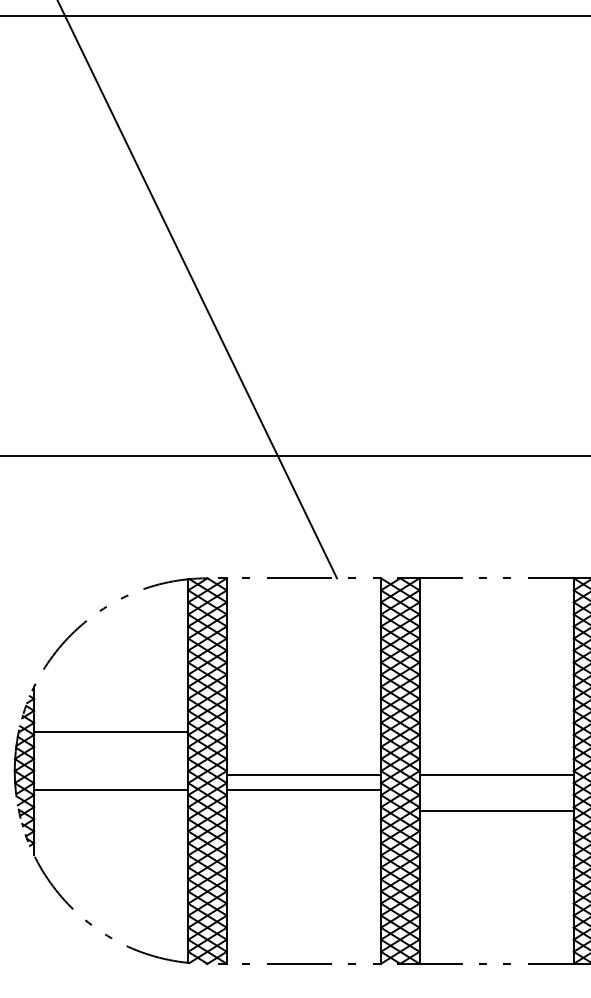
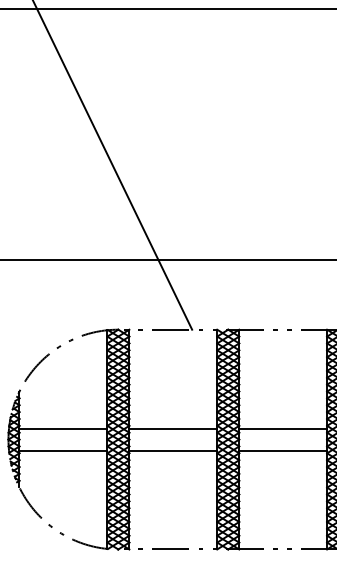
line: (111, 732) -> (63, 428), moved
line: (304, 774) -> (173, 428), moved
line: (497, 774) -> (283, 428), moved
line: (497, 811) -> (283, 450), moved

